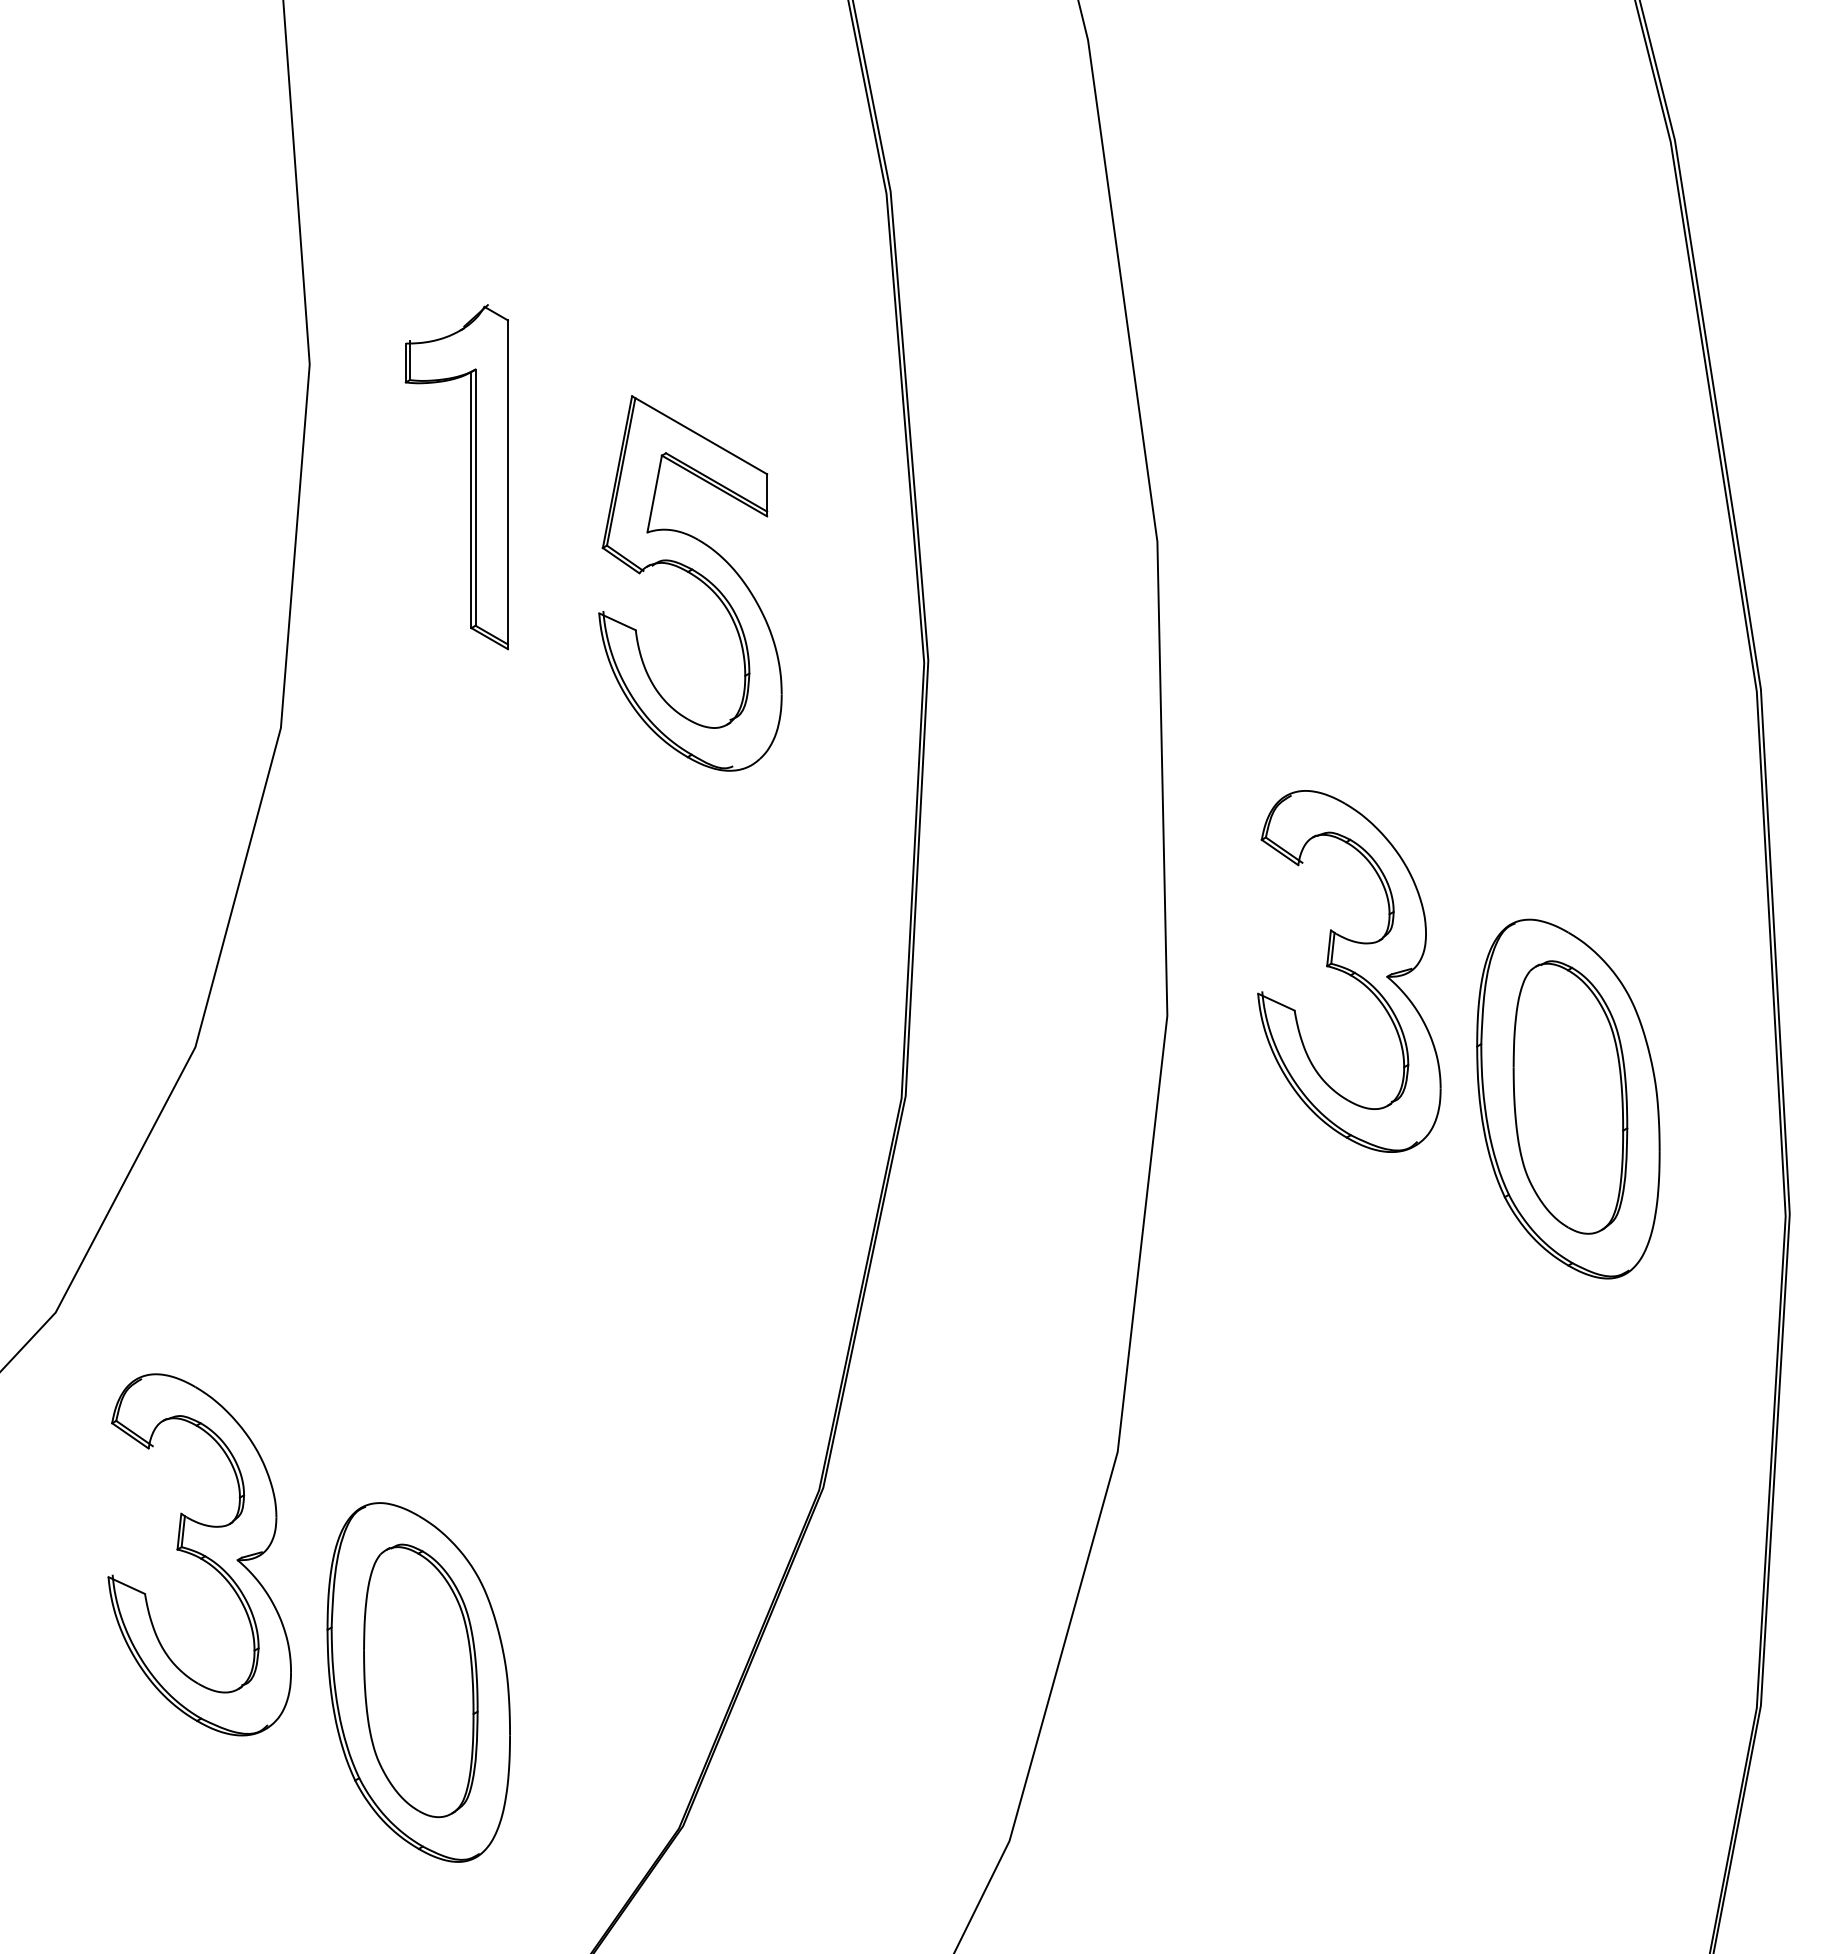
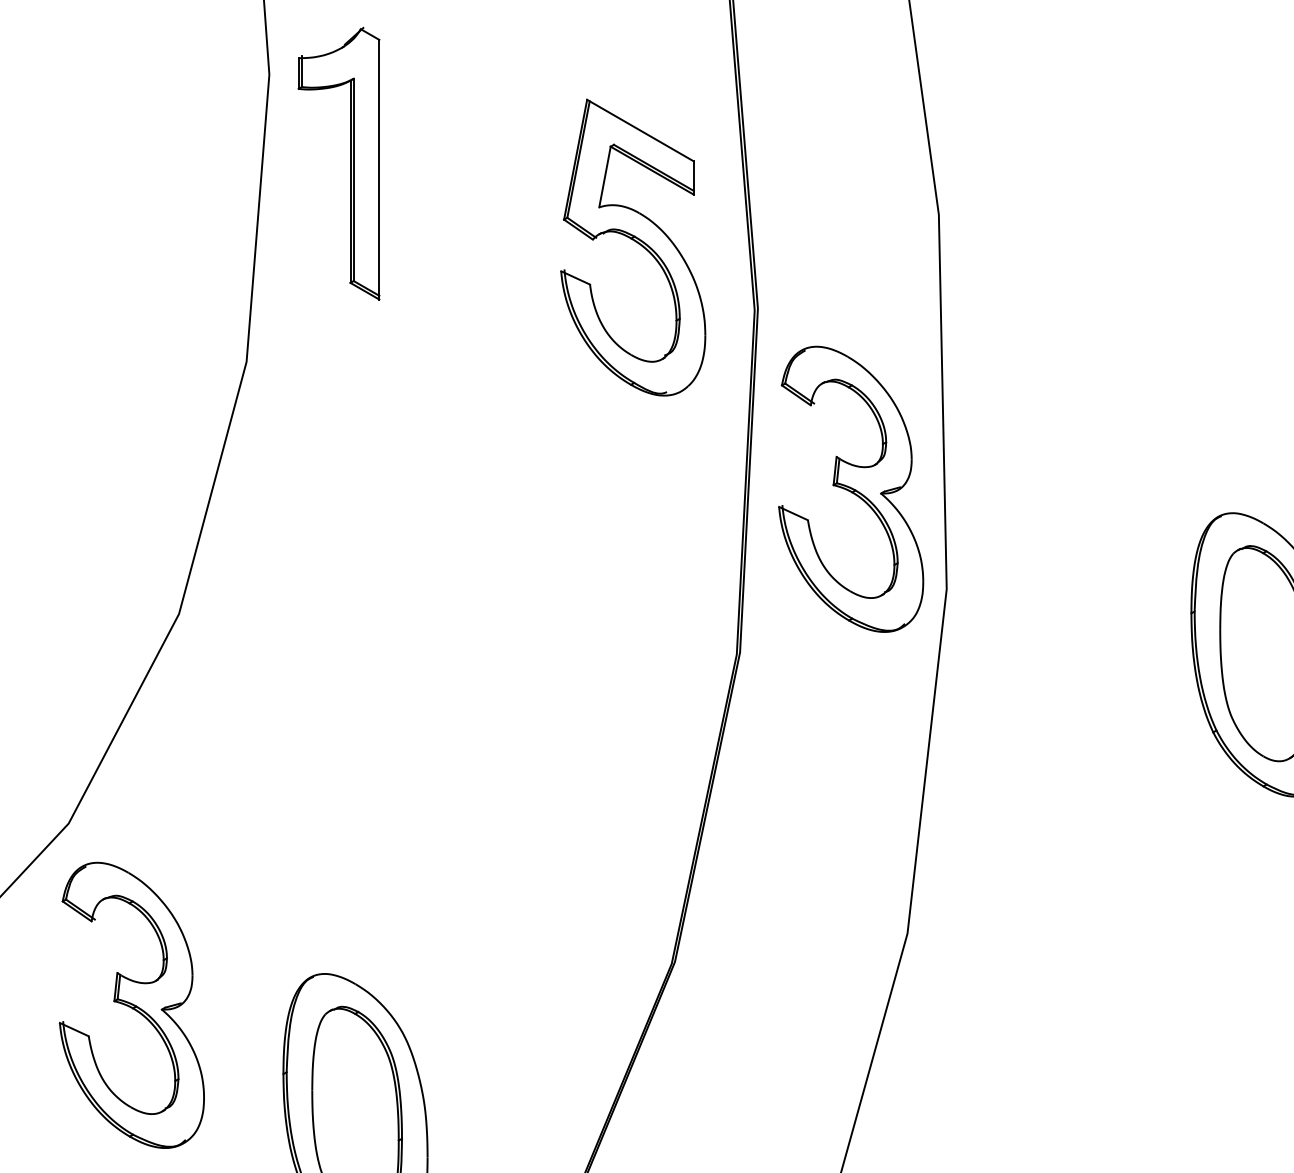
part: (470, 477) -> (349, 163), moved
part: (693, 576) -> (635, 242), moved
part: (1349, 971) -> (851, 489), moved
part: (199, 1554) -> (131, 1005), moved

